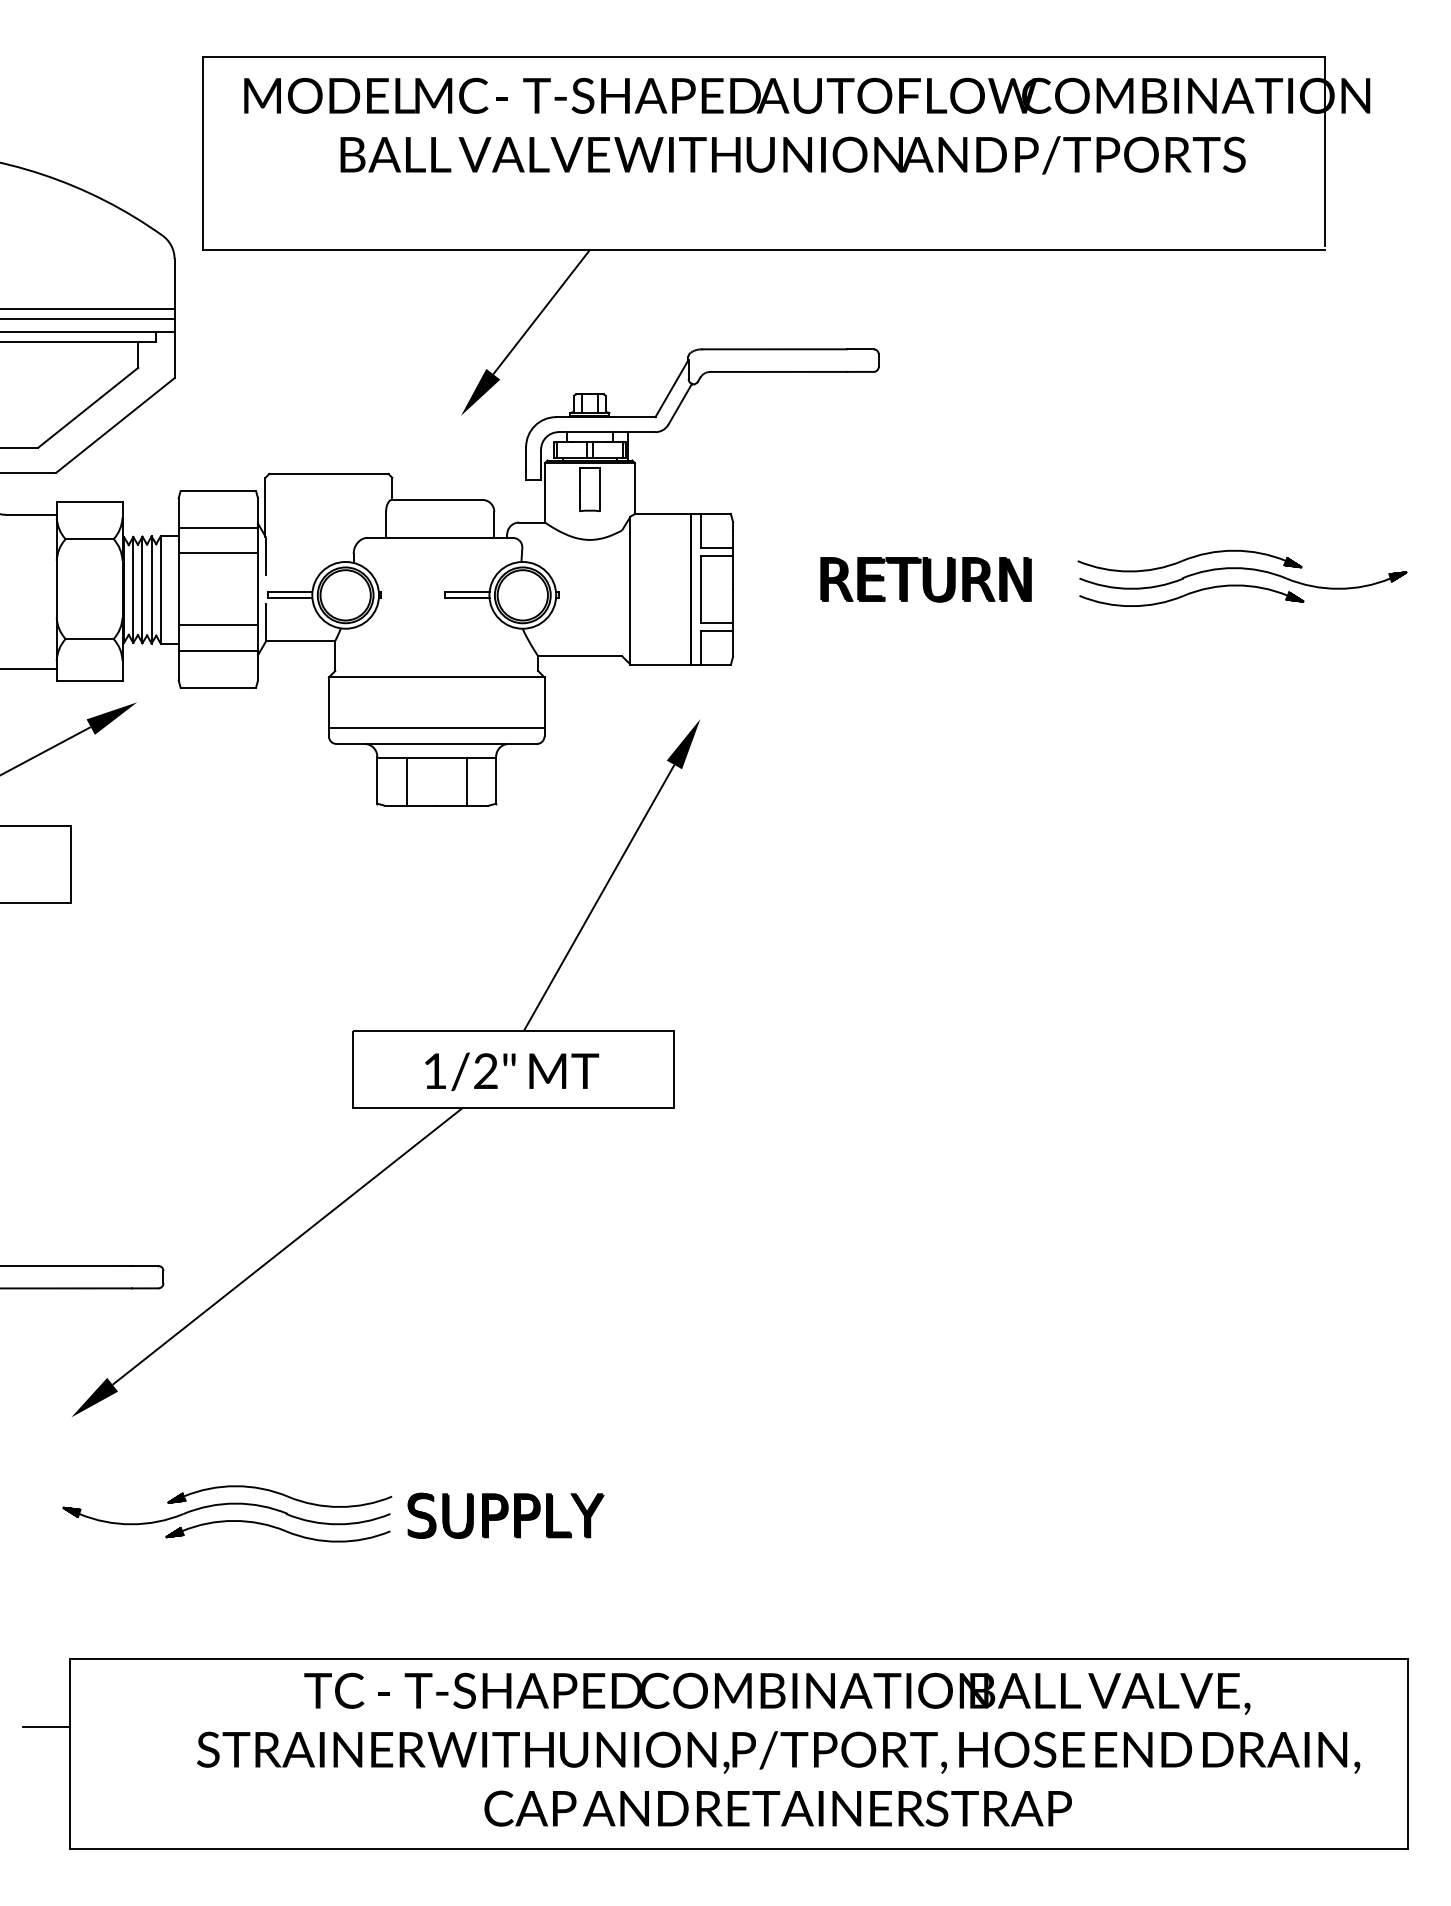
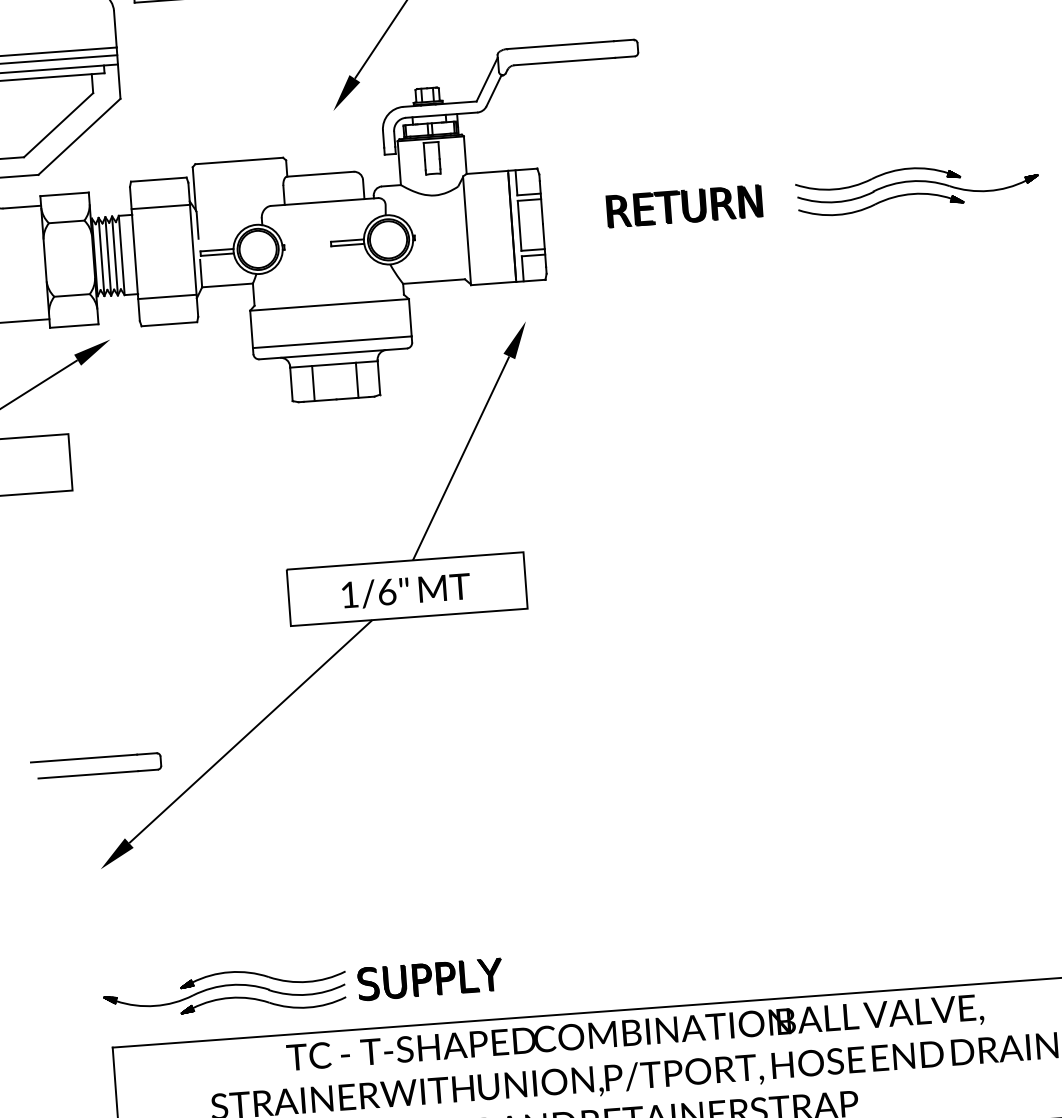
line: (217, 553) -> (161, 225), removed
line: (217, 625) -> (165, 278), removed
text: (486, 1071) -> (387, 592), 1/2" -> 1/6"
part: (333, 1513) -> (303, 987), moved
line: (46, 1727) -> (99, 1098), removed

